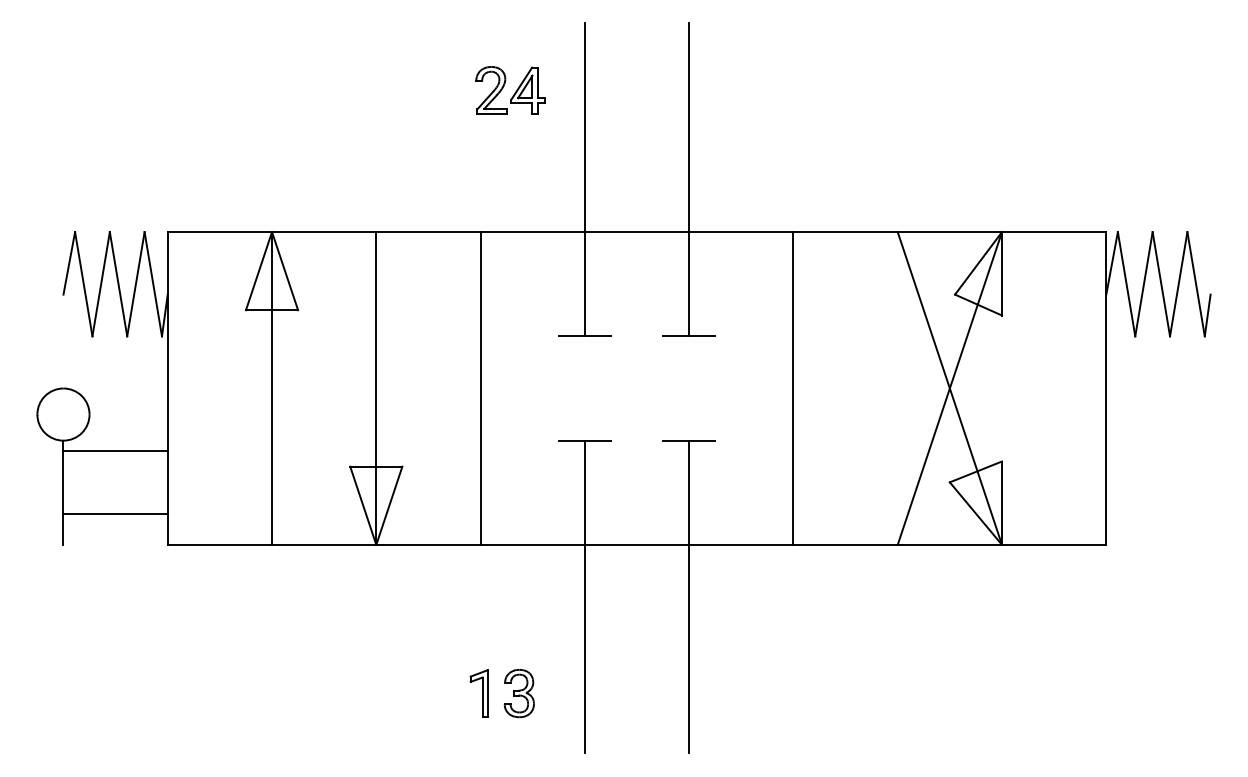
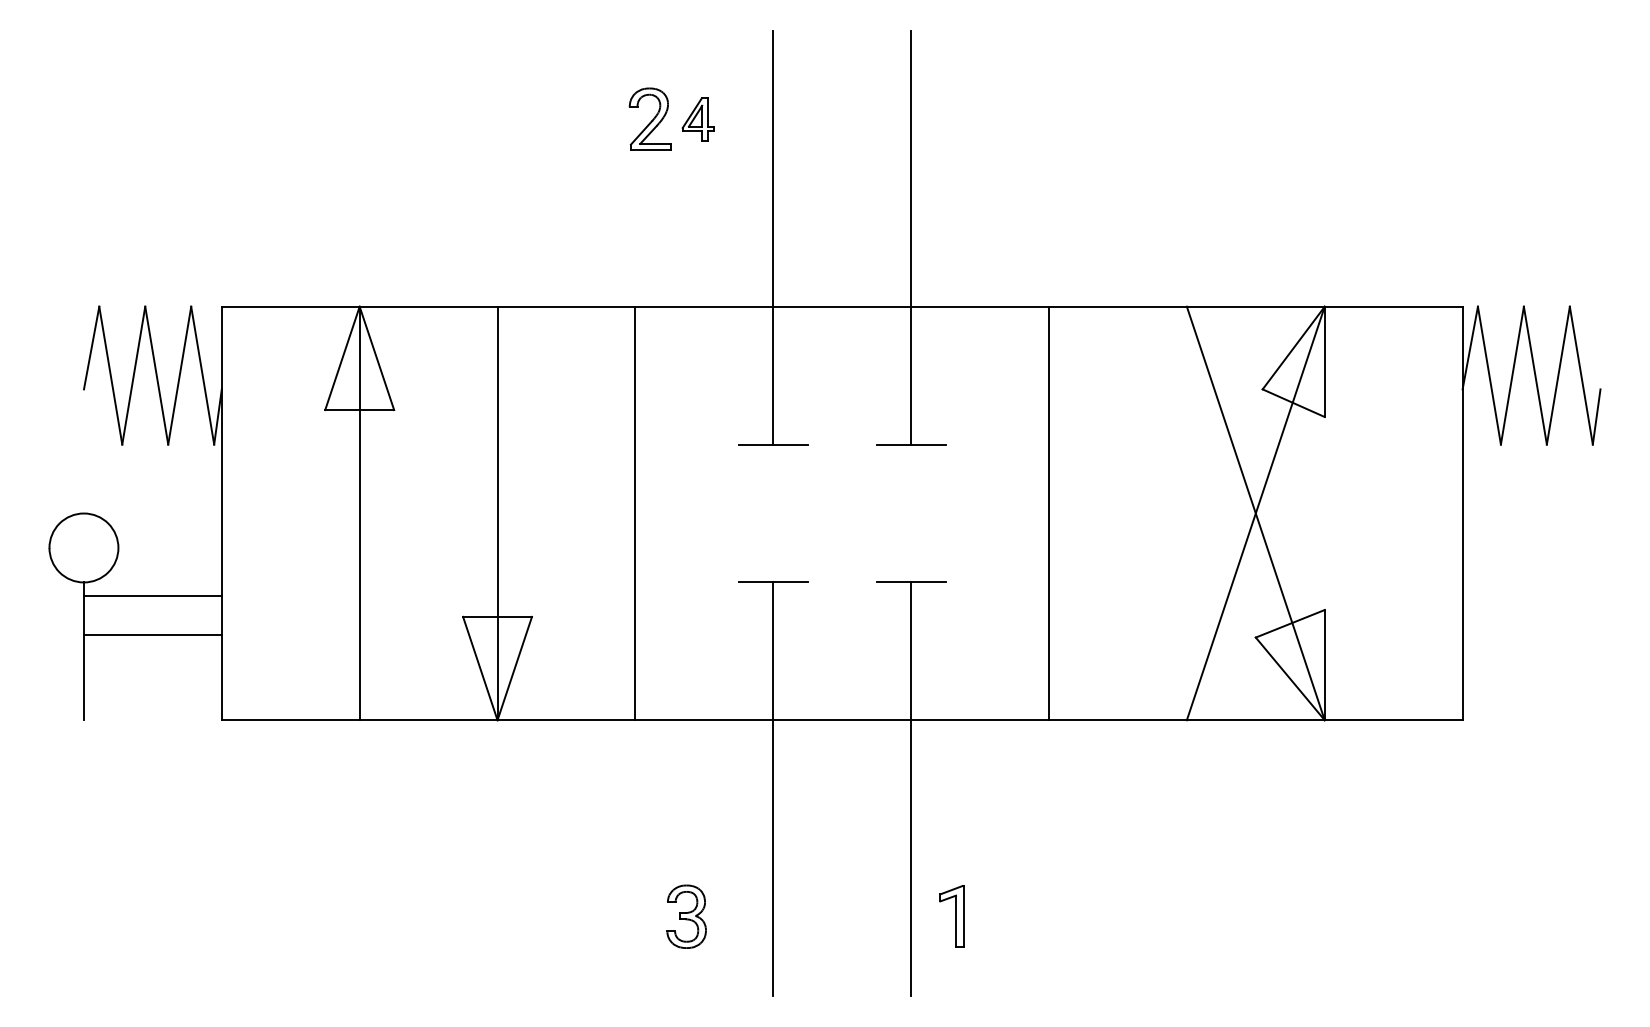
part: (527, 90) -> (697, 119), size x0.7
line: (115, 513) -> (152, 634), moved
part: (479, 693) -> (951, 916), moved

